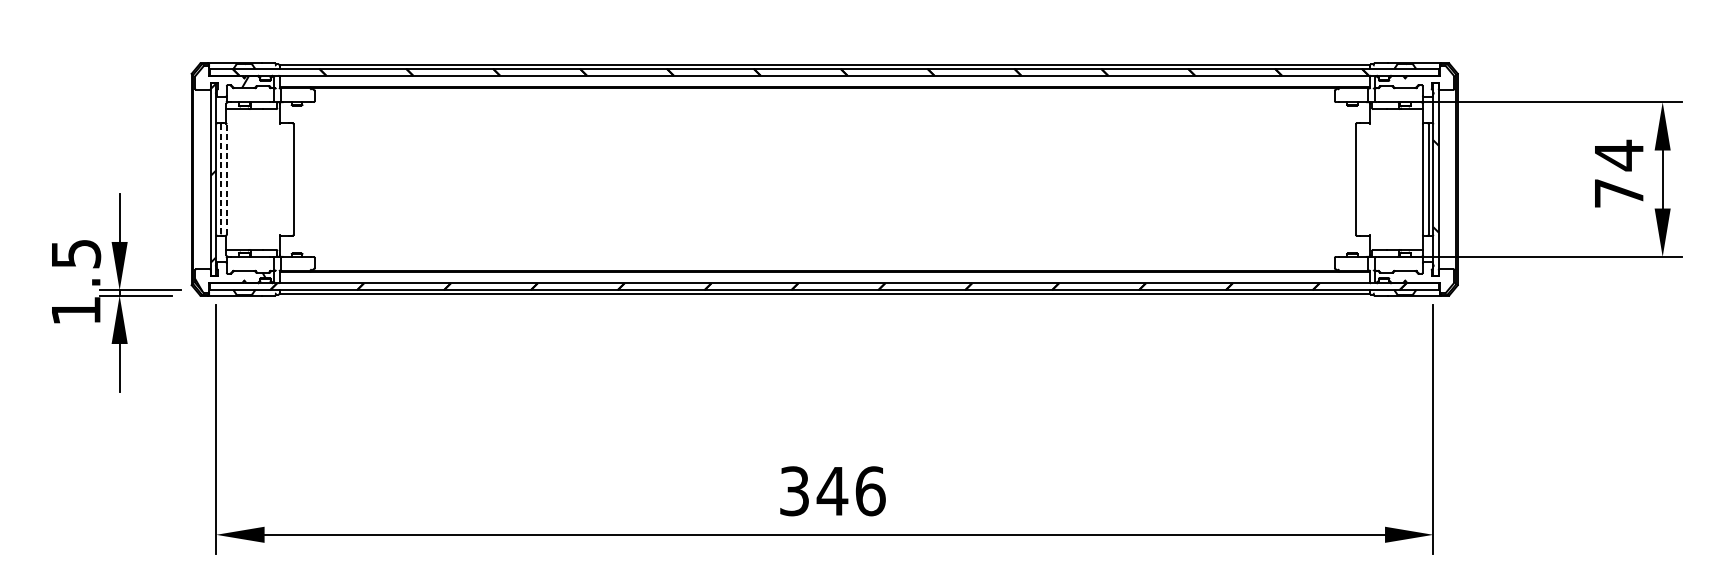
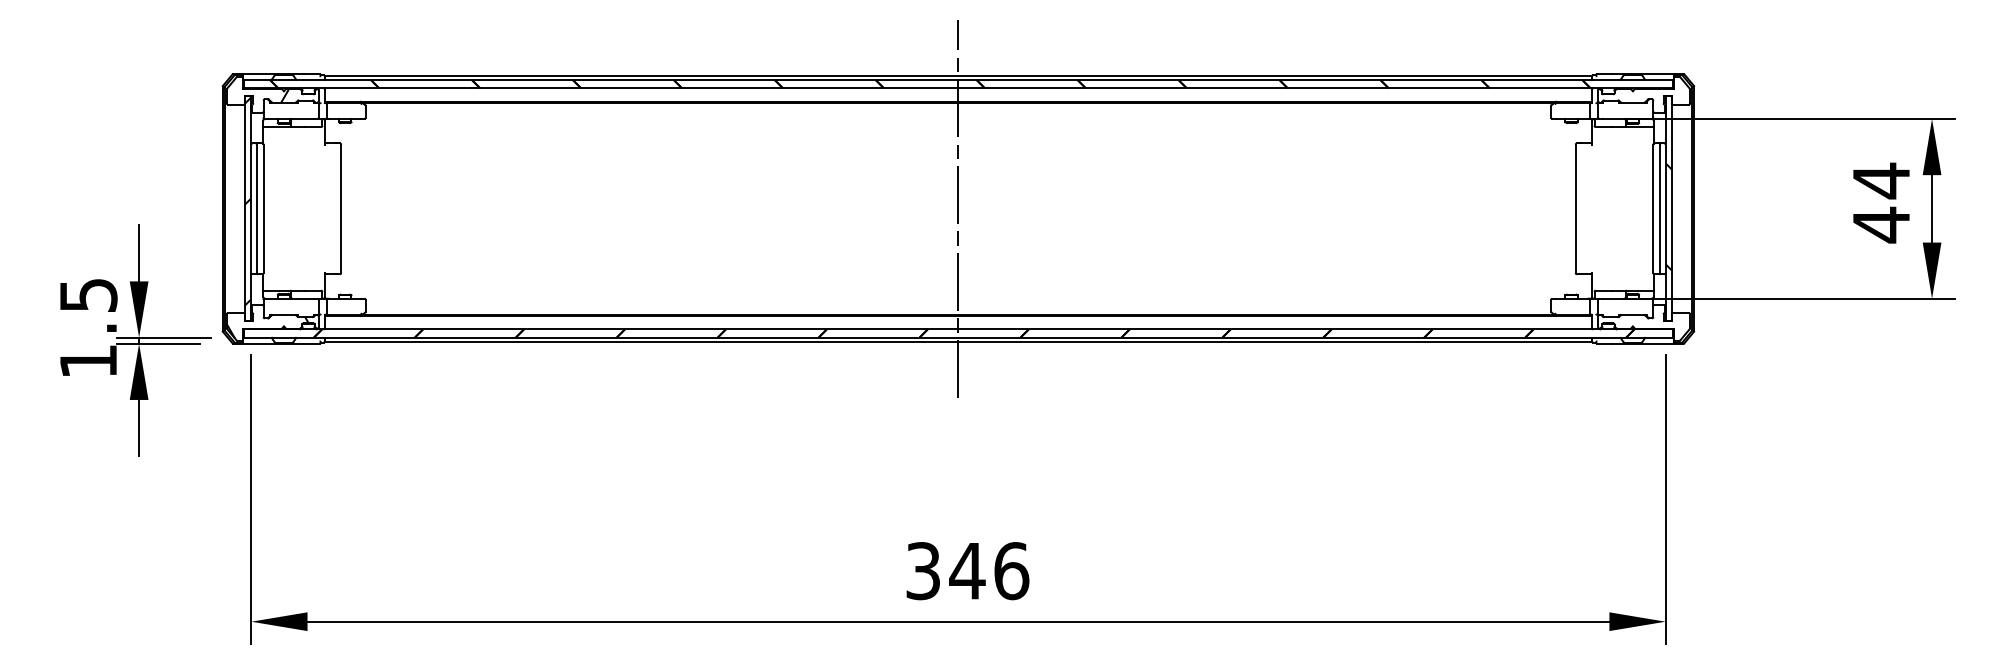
line: (226, 179) -> (263, 208), dashed -> solid
line: (824, 179) -> (958, 208), added
line: (220, 180) -> (256, 209), dashed -> solid
text: (1619, 192) -> (1881, 224), 74 -> 44

